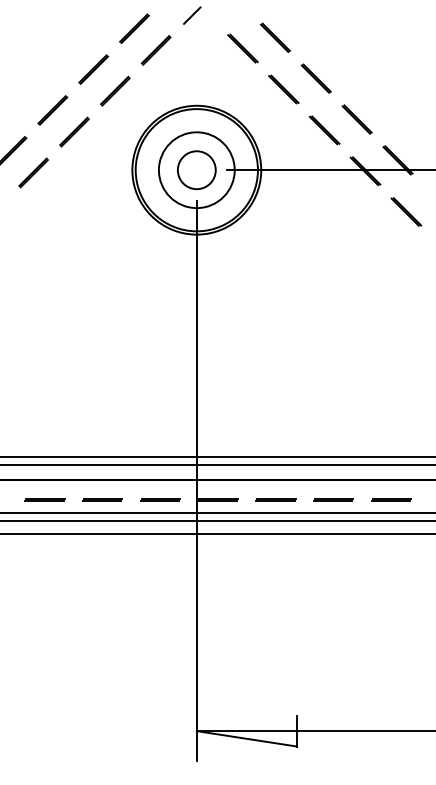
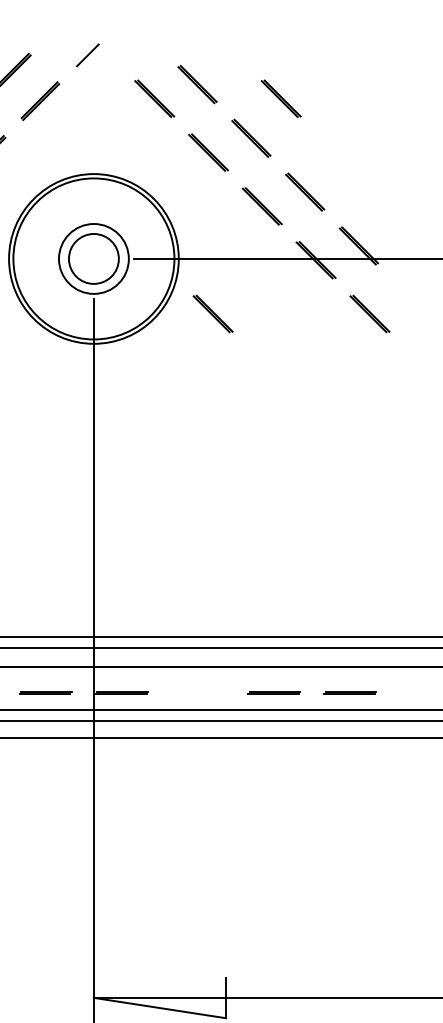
line: (338, 48) -> (280, 98), added
circle: (196, 170) -> (93, 259), size x0.7
line: (287, 211) -> (213, 313), added
line: (275, 499) -> (197, 692), removed

